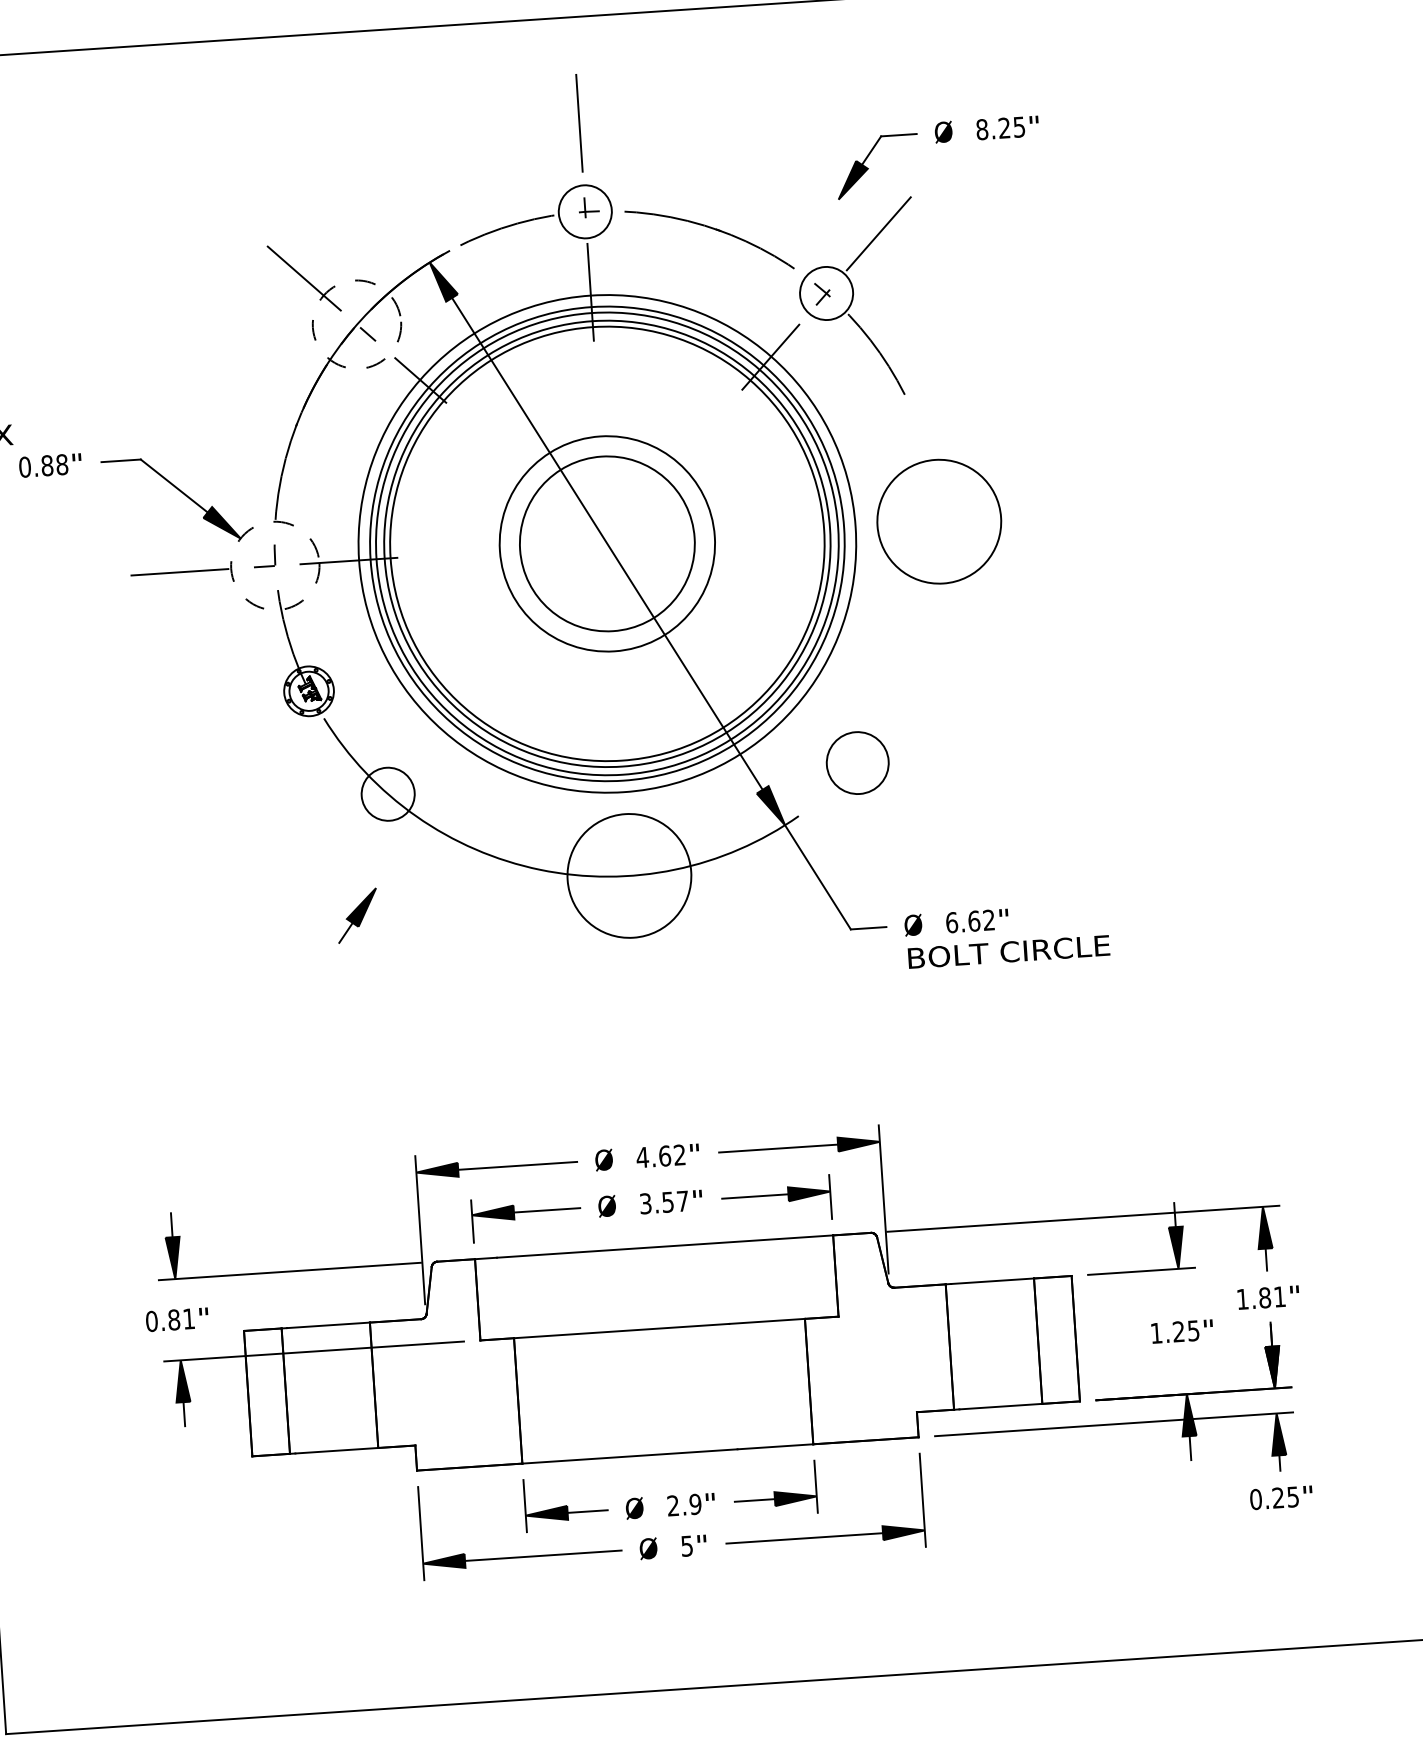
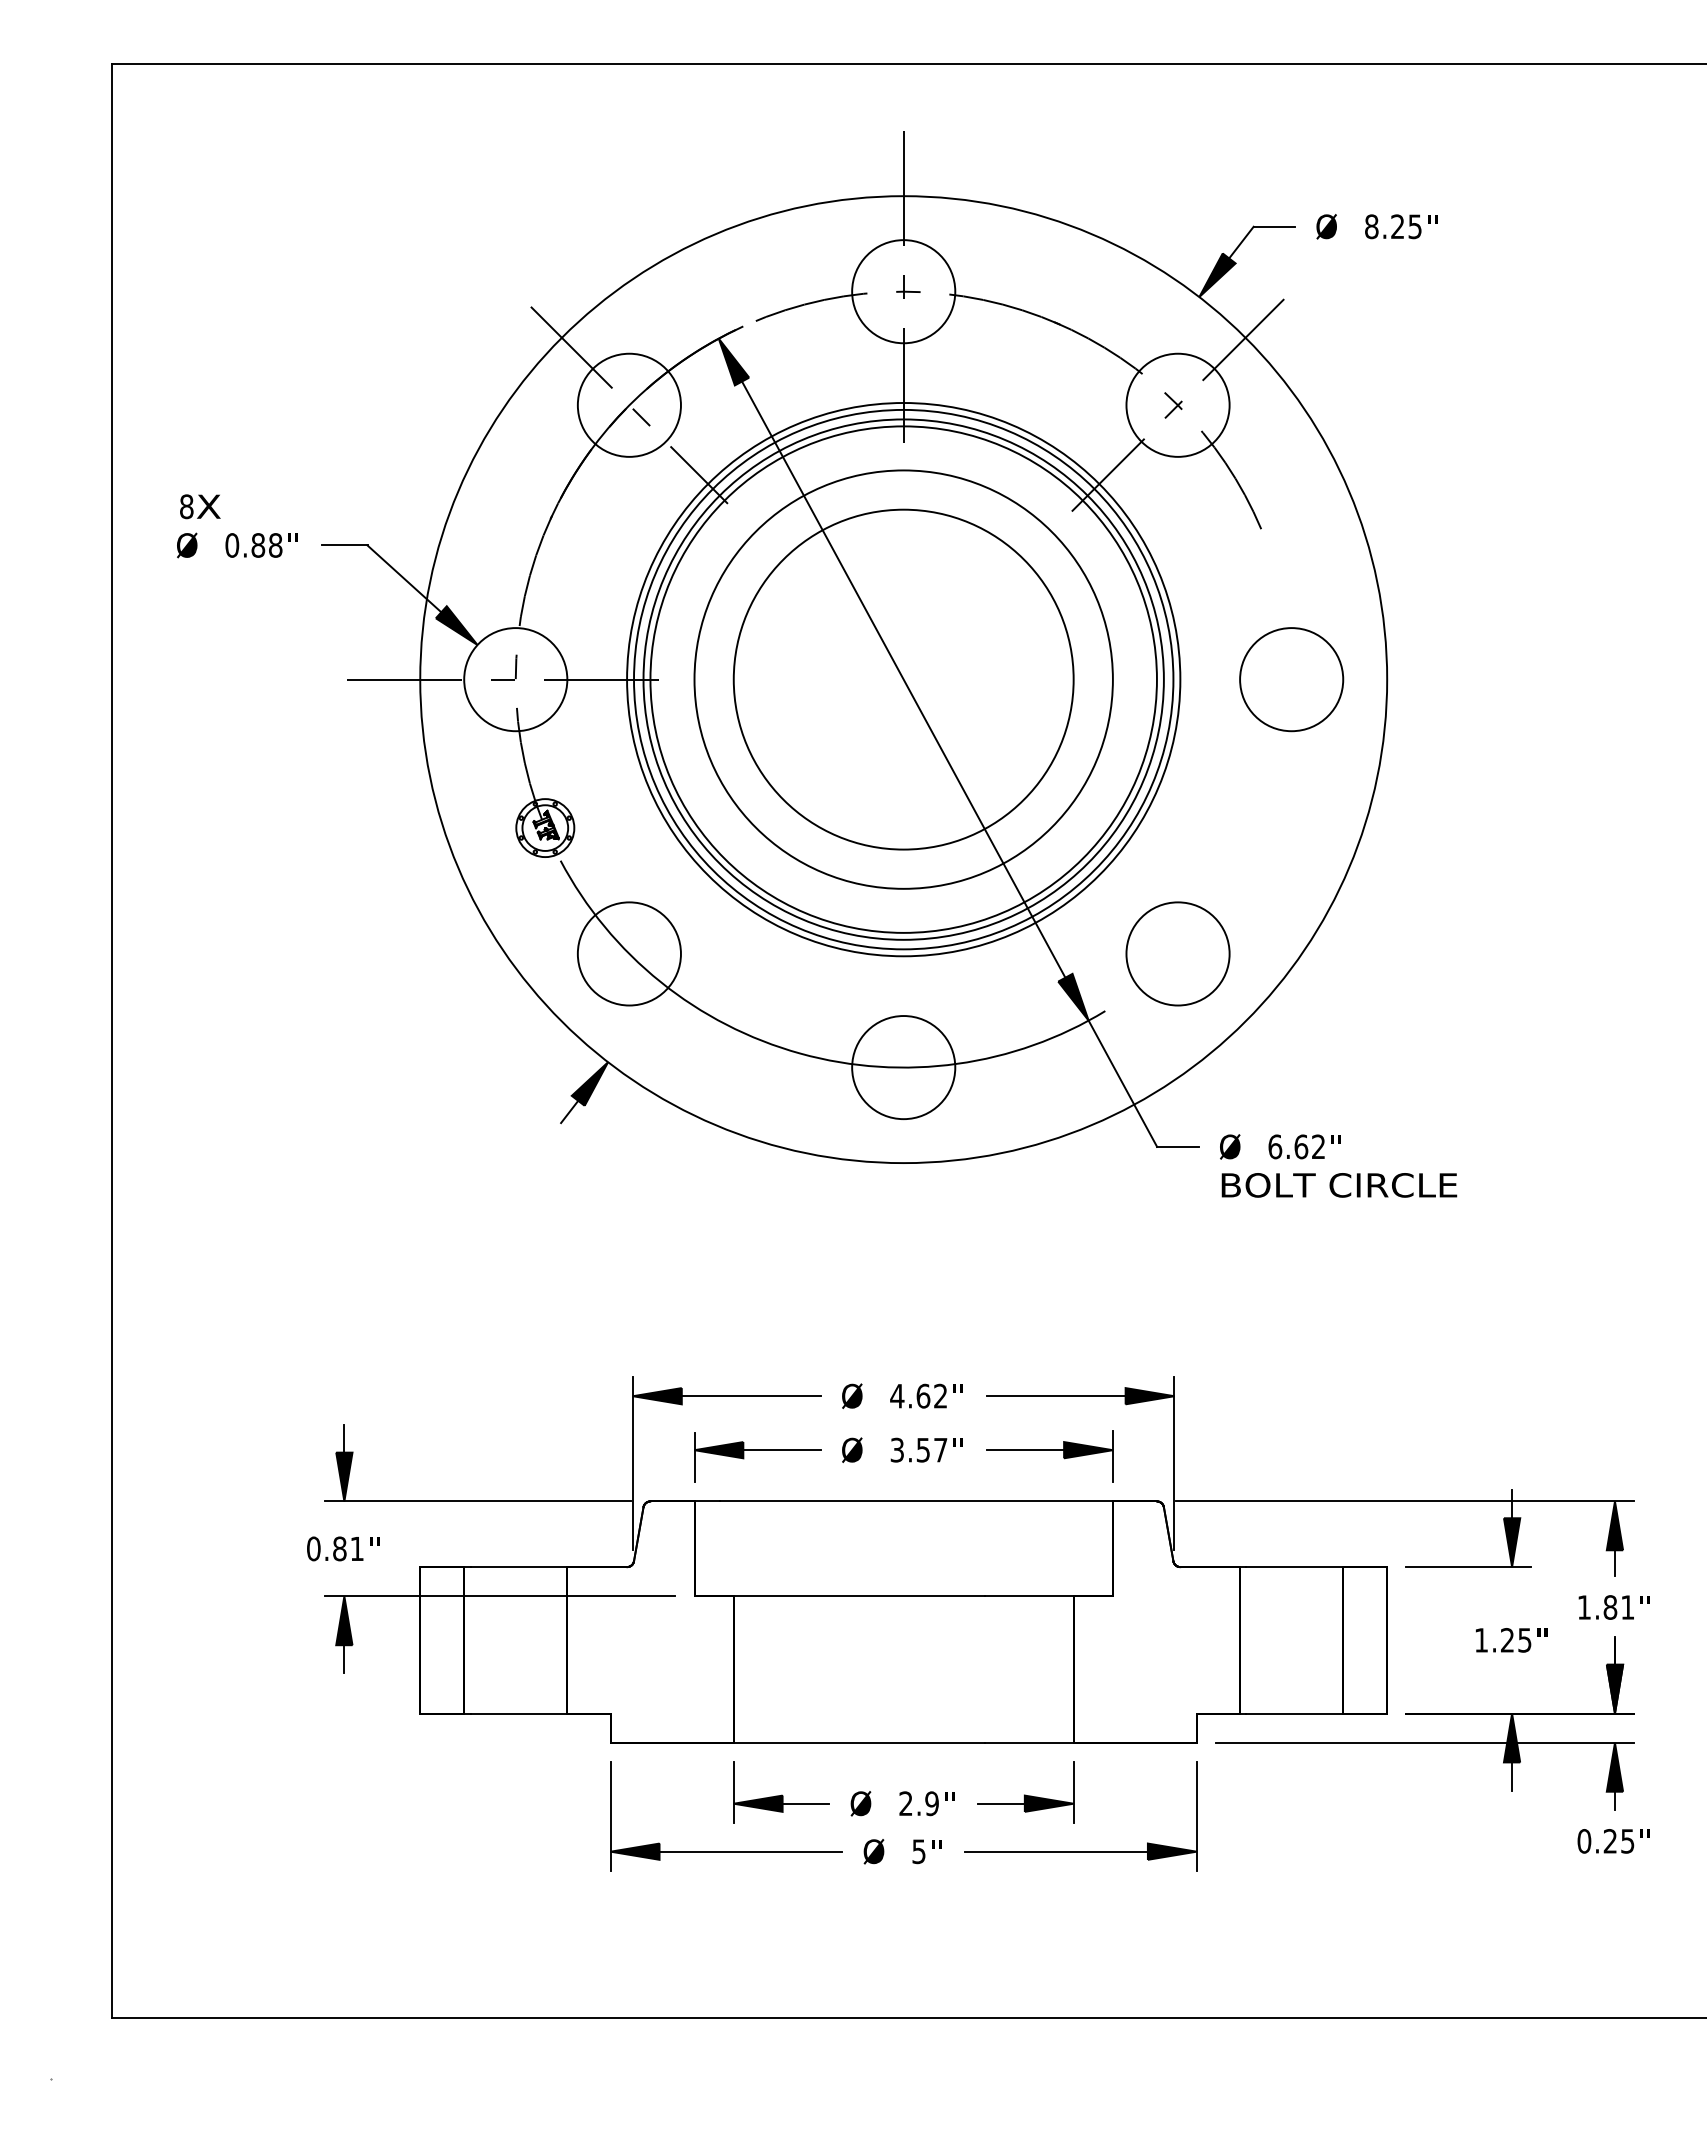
circle: (585, 211) -> (903, 291), size x1.67
circle: (826, 292) -> (1177, 404), size x1.67
circle: (356, 324) -> (628, 404), dashed -> solid
circle: (939, 521) -> (1291, 679), size x0.71
circle: (607, 543) -> (903, 679), size x1.67
circle: (607, 543) -> (903, 679), size x1.67
circle: (607, 543) -> (903, 679), size x1.67
circle: (275, 565) -> (515, 679), dashed -> solid
circle: (857, 762) -> (1177, 953), size x1.43
circle: (387, 793) -> (628, 953), size x1.67
circle: (629, 875) -> (903, 1067), size x0.71

